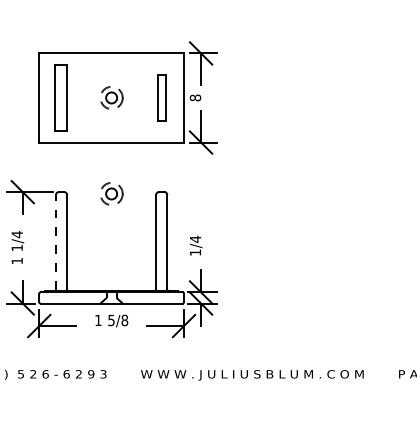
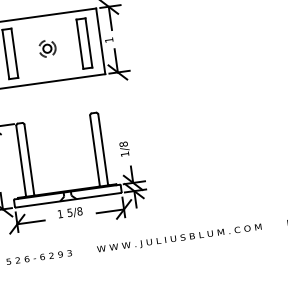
part: (161, 97) -> (84, 43), size x1.43
text: (195, 97) -> (109, 39), 8 -> 1
part: (111, 193) -> (57, 119), removed
text: (195, 238) -> (123, 143), 1/4 -> 1/8
line: (56, 241) -> (21, 160), dashed -> solid

